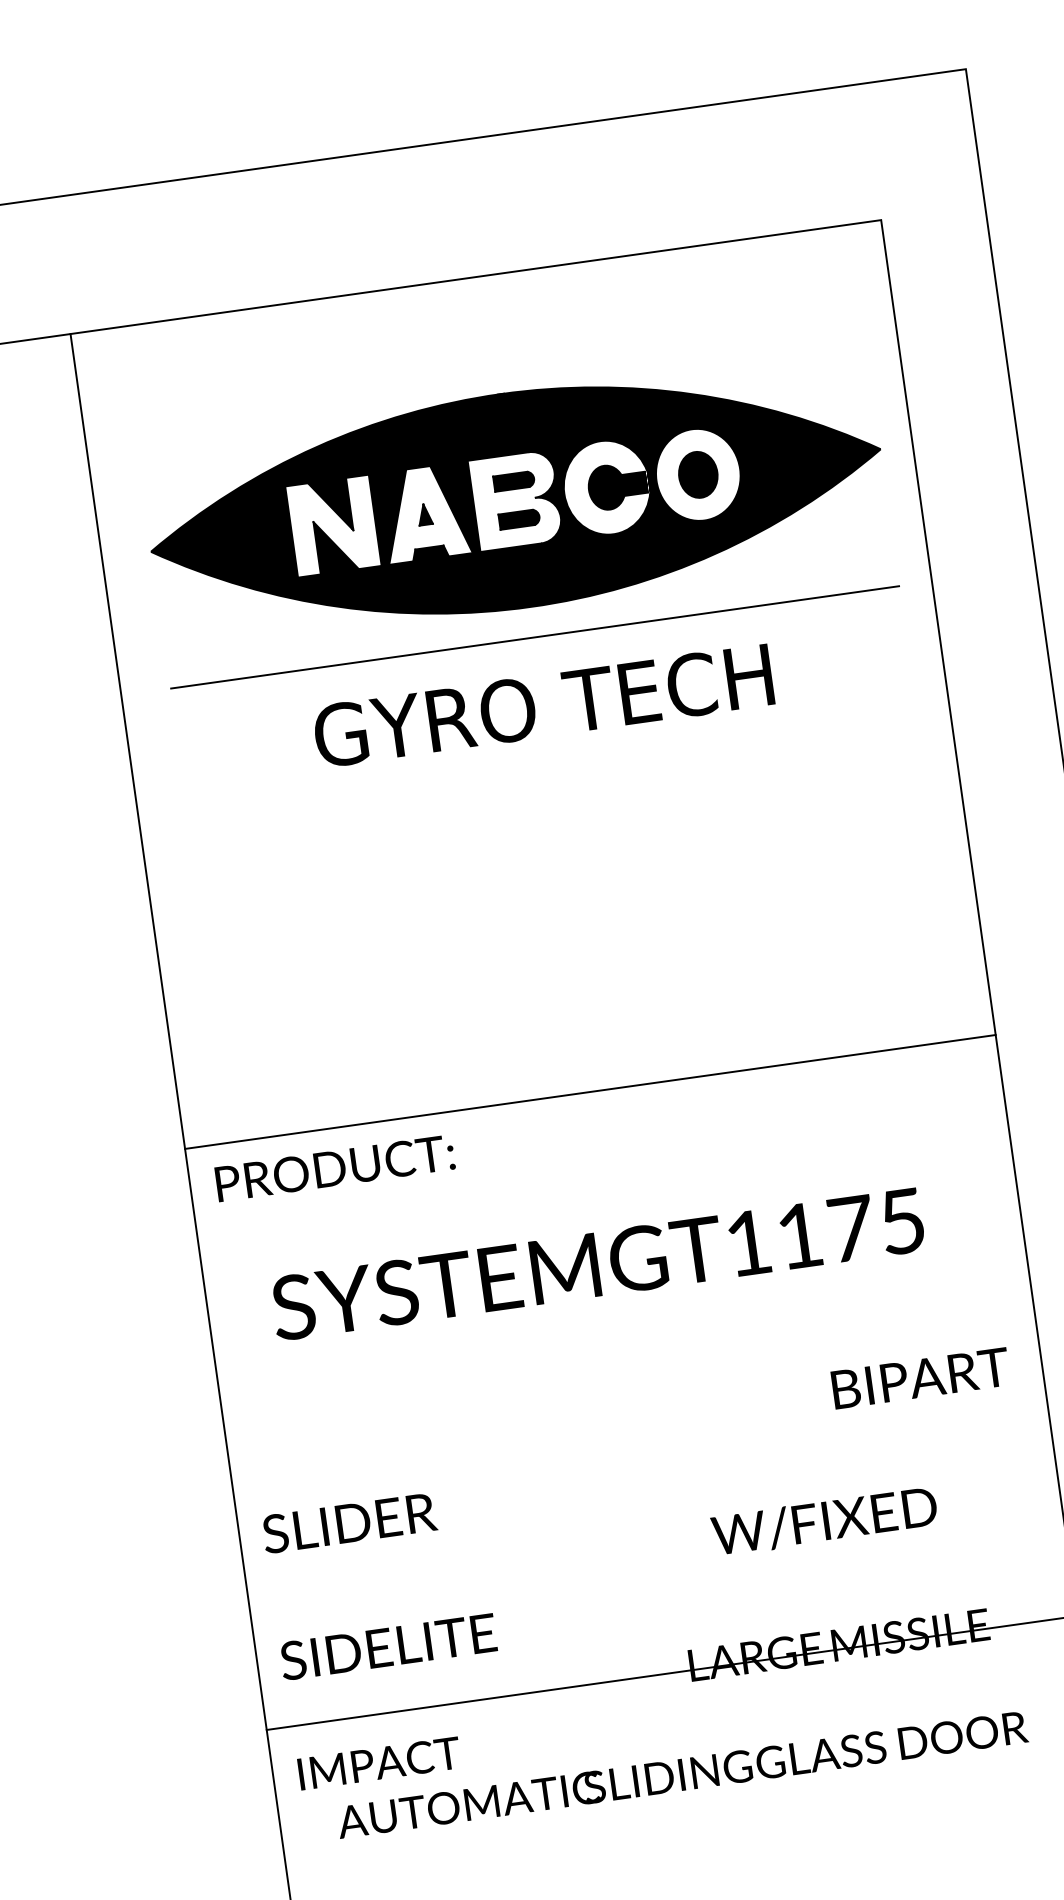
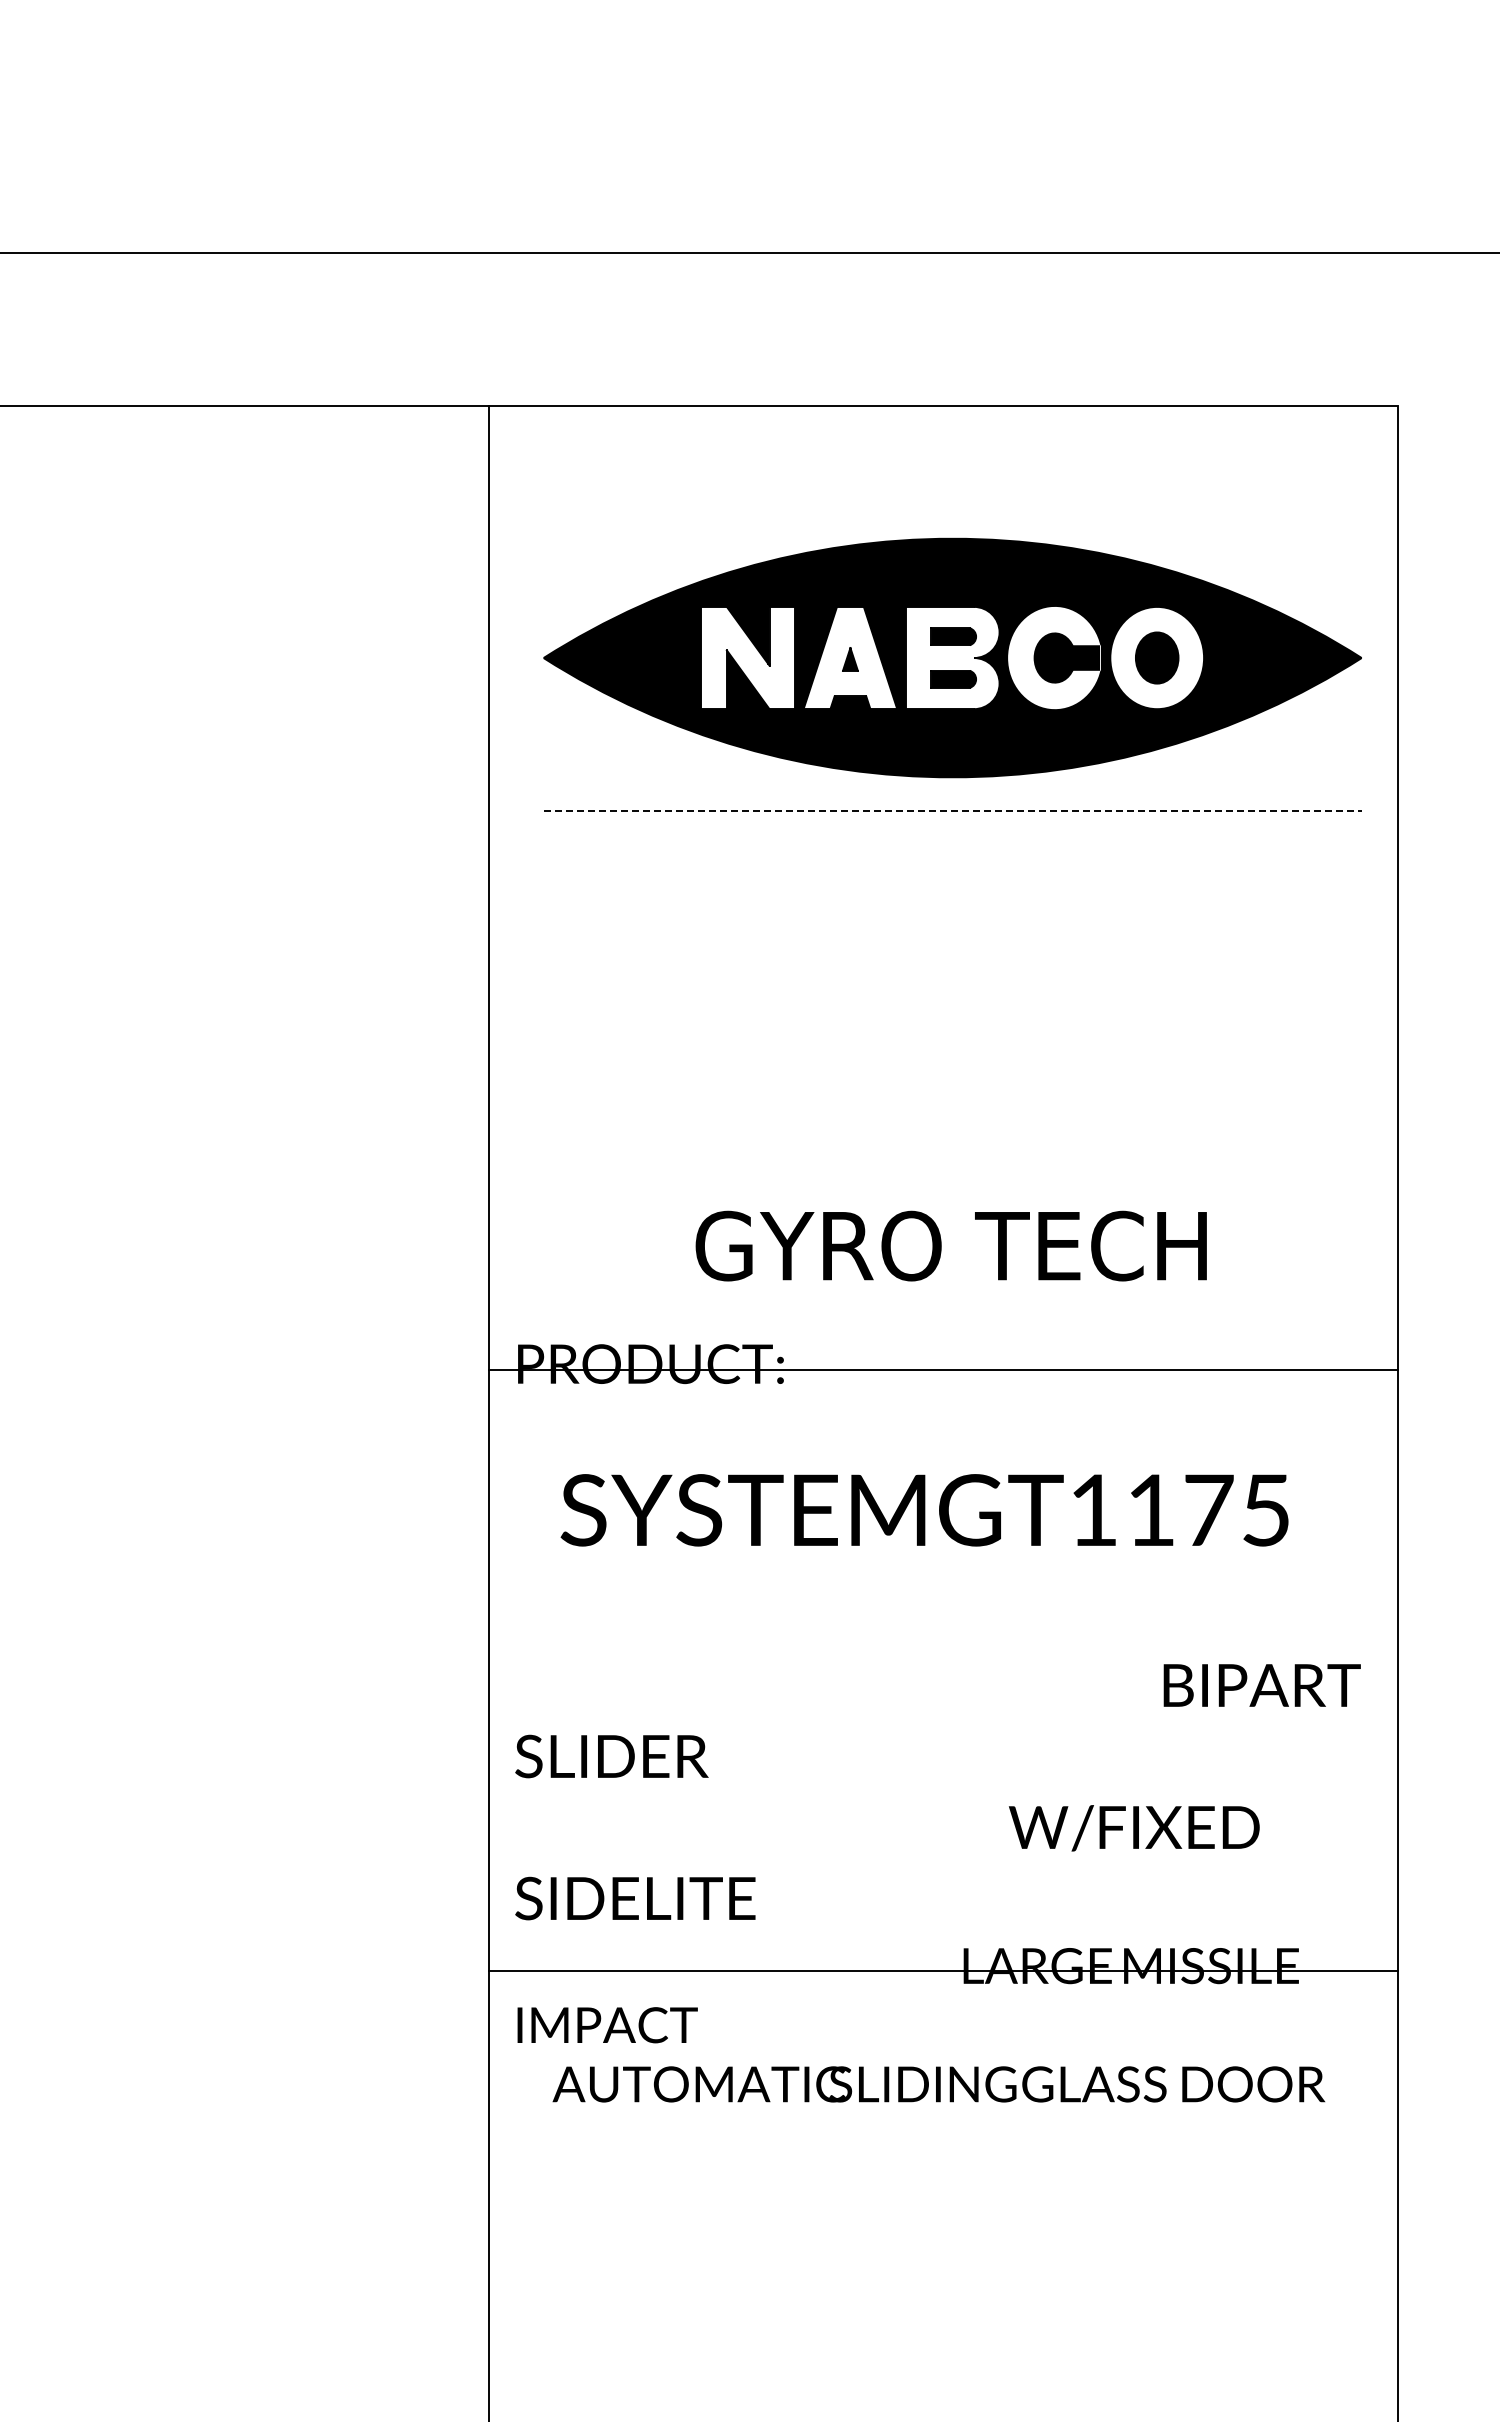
line: (535, 637) -> (953, 811), solid -> dashed
text: (542, 705) -> (950, 1245), moved
line: (589, 1091) -> (942, 1369), moved

